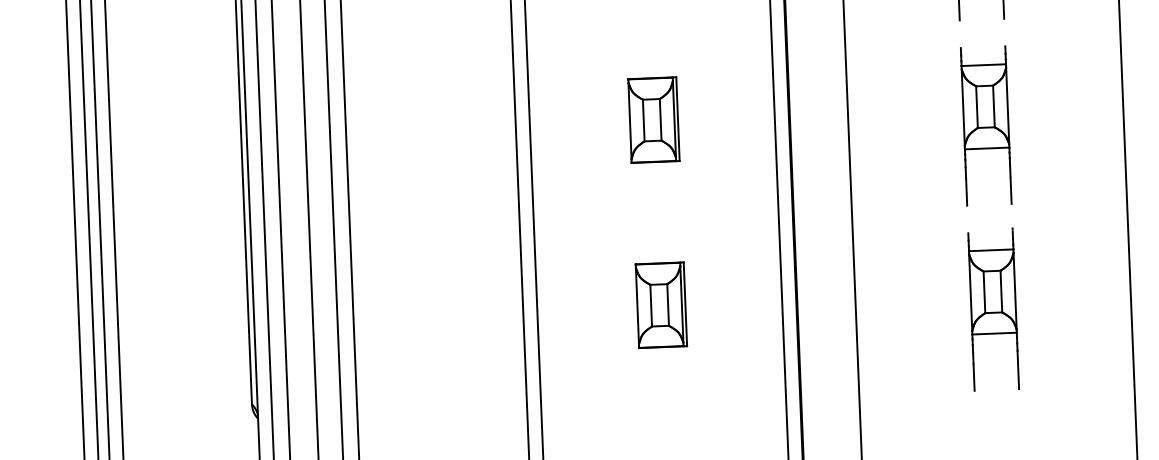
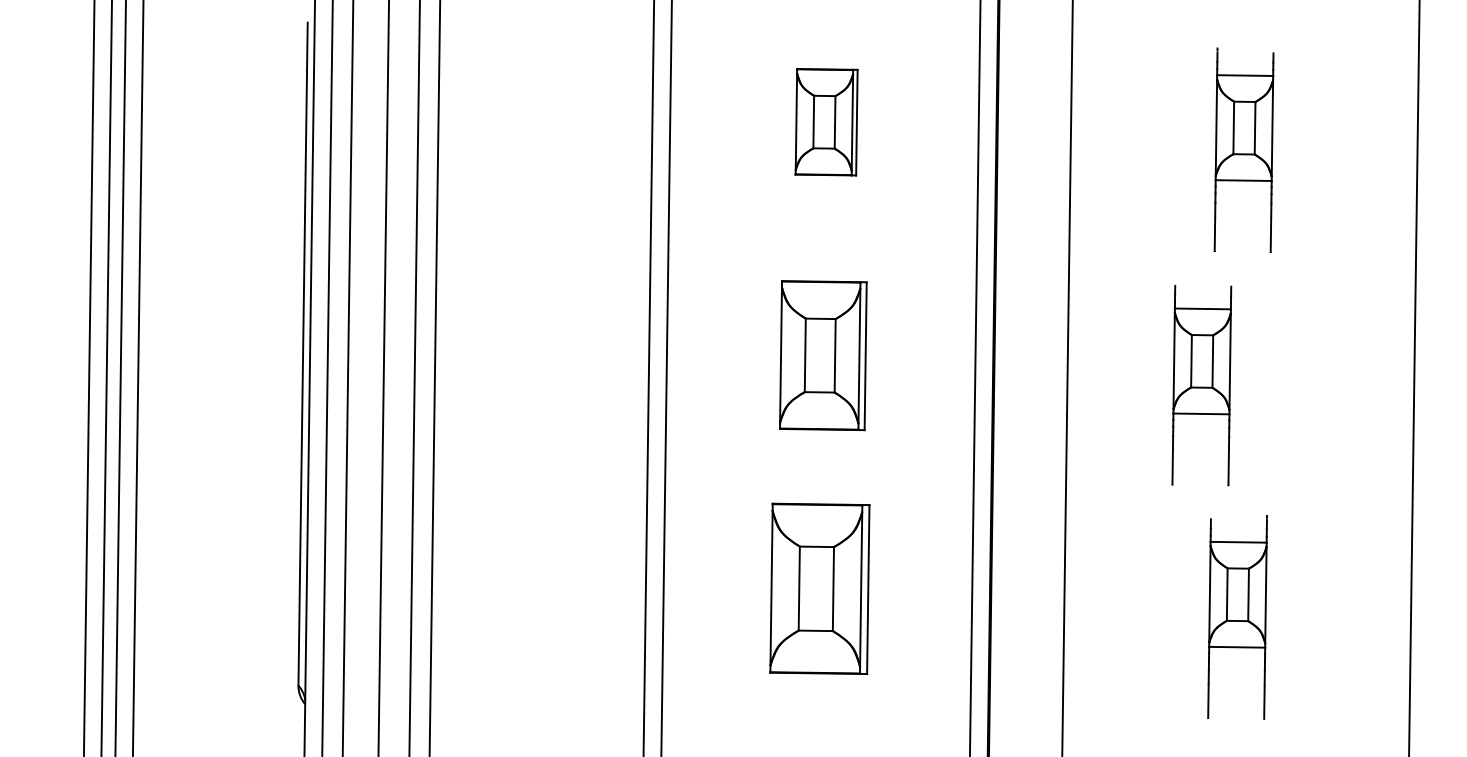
part: (654, 120) -> (823, 355), size x1.4
part: (985, 125) -> (1201, 385), moved
part: (661, 304) -> (820, 588), size x1.6

